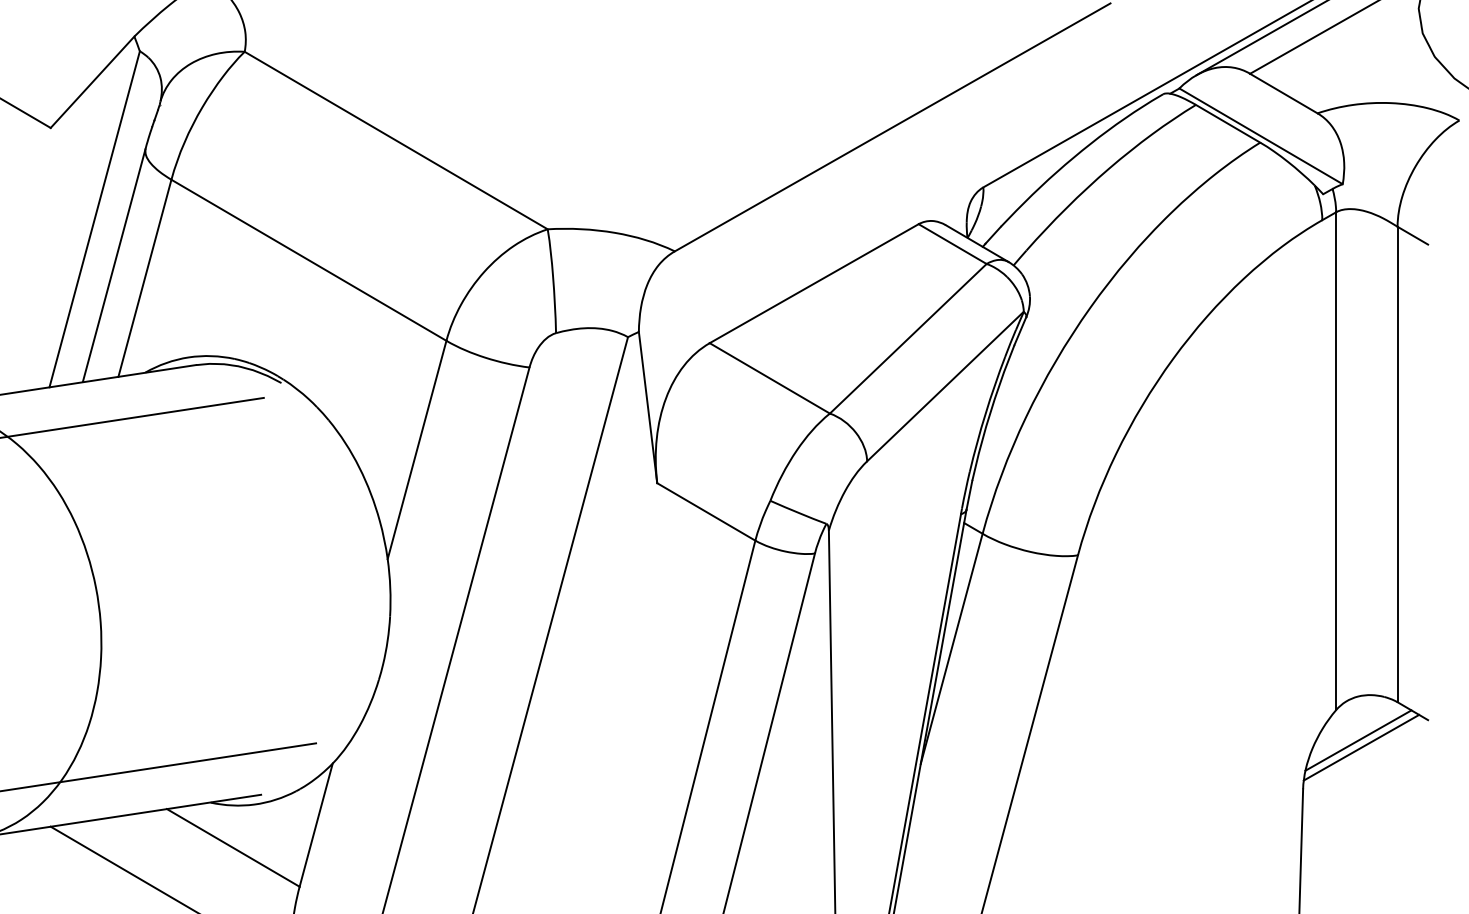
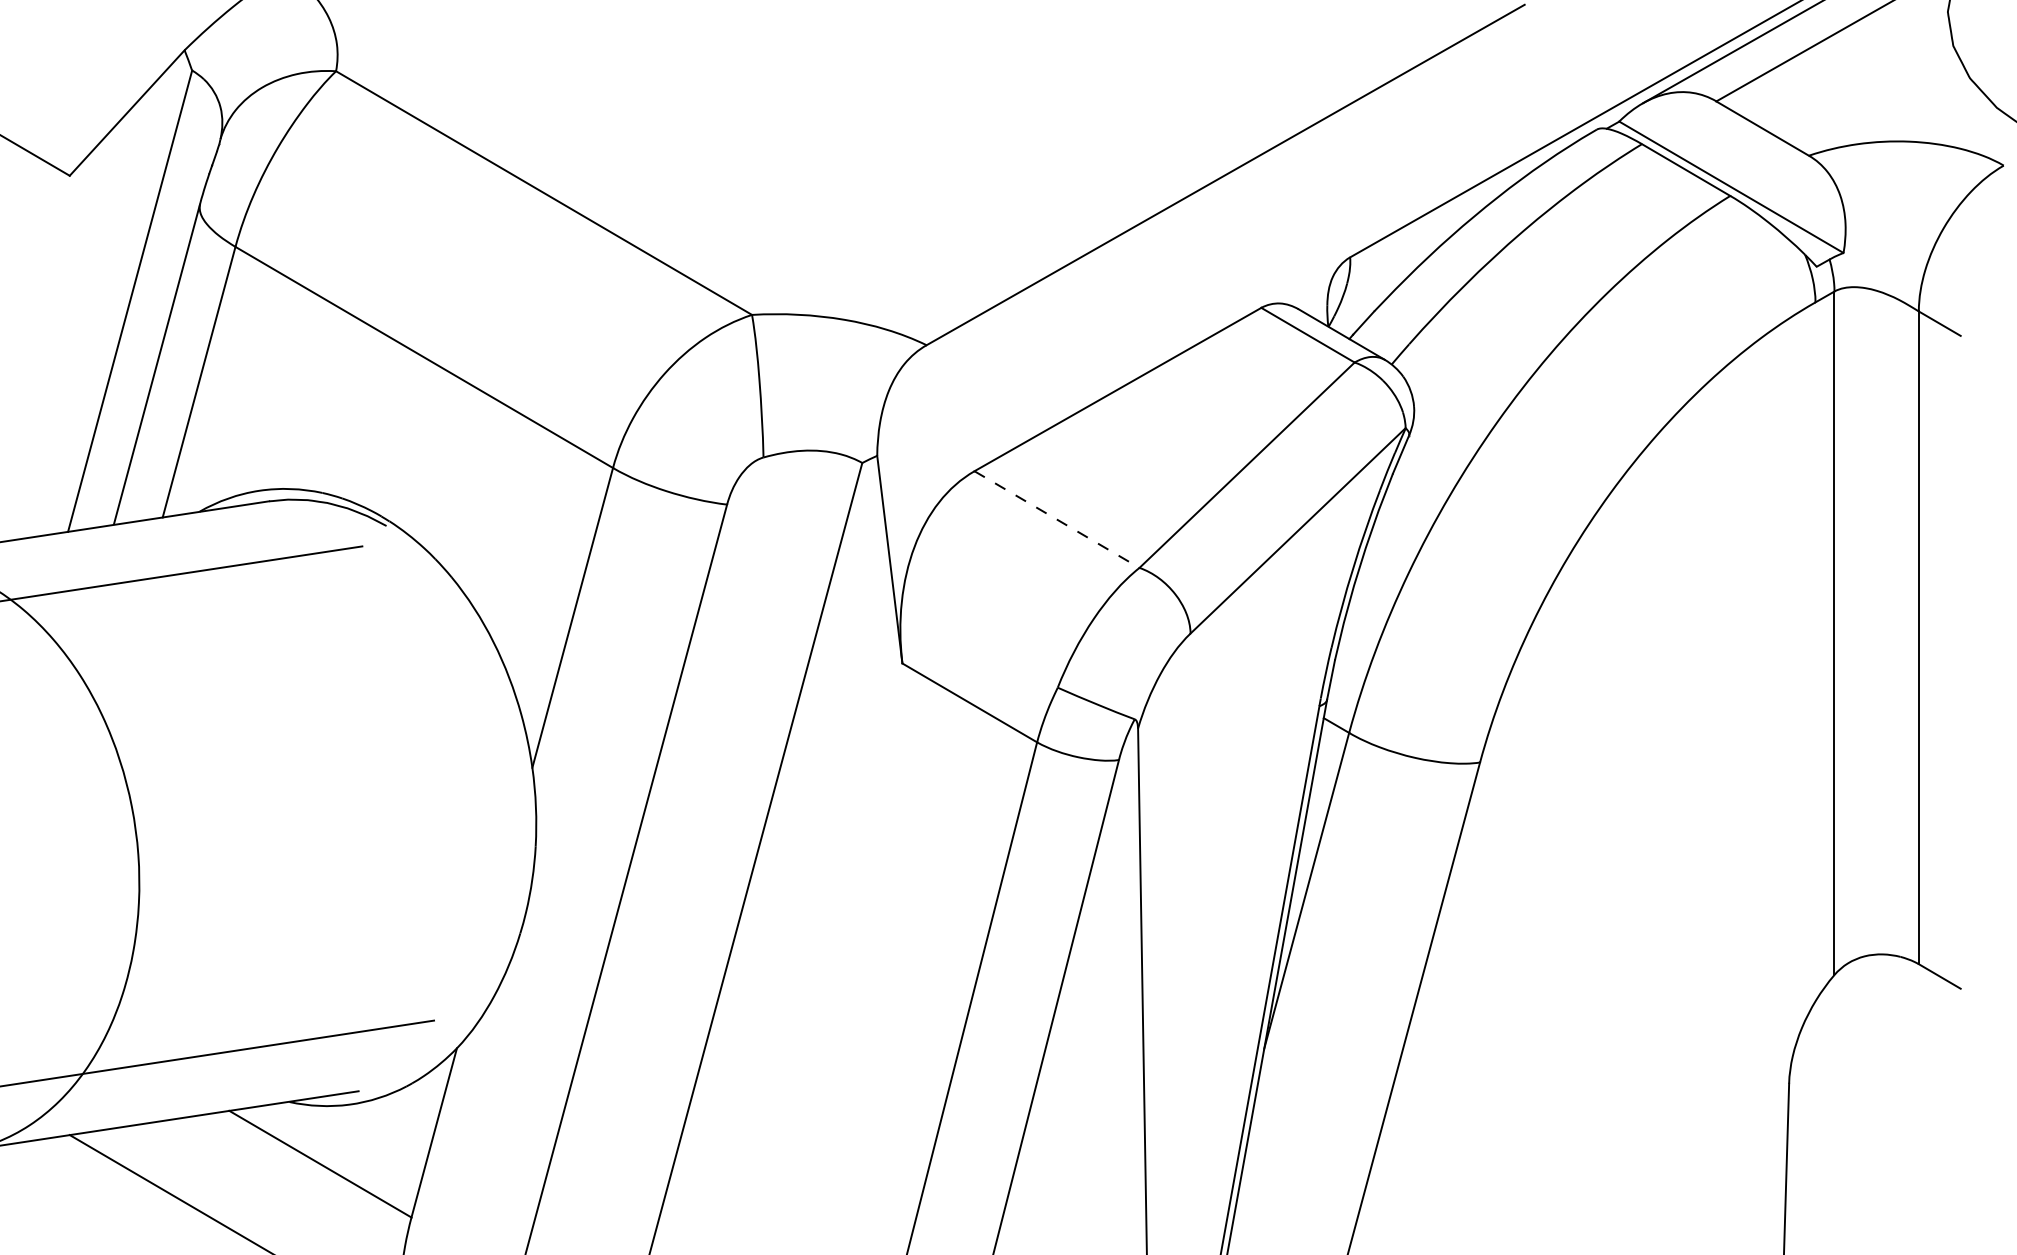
line: (770, 378) -> (1057, 519), solid -> dashed
line: (1358, 740) -> (1864, 1016), removed
line: (1361, 747) -> (1869, 1026), removed

